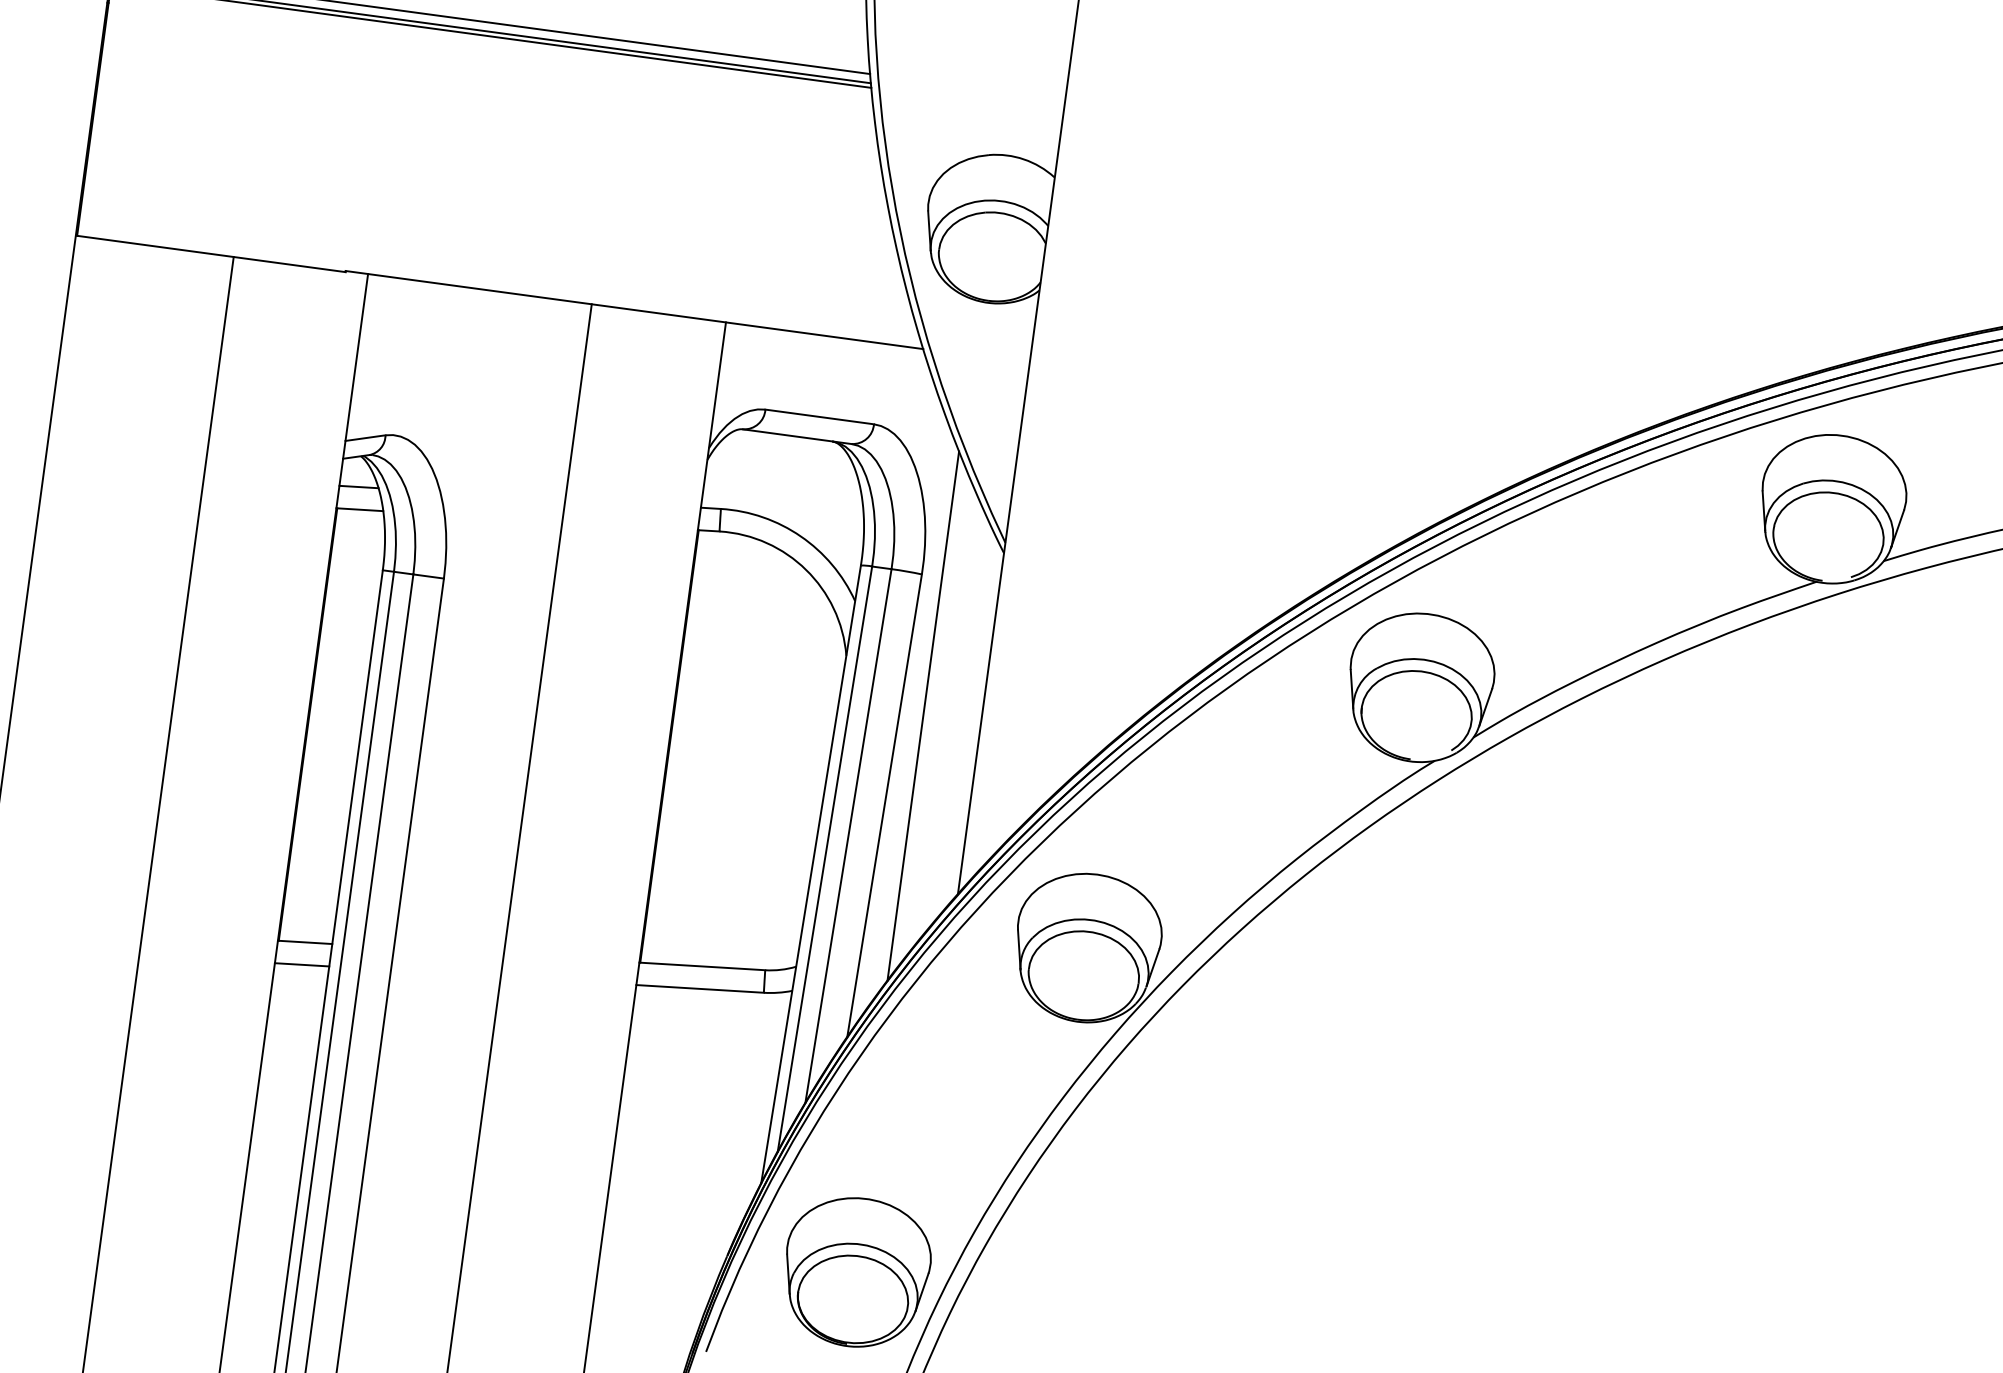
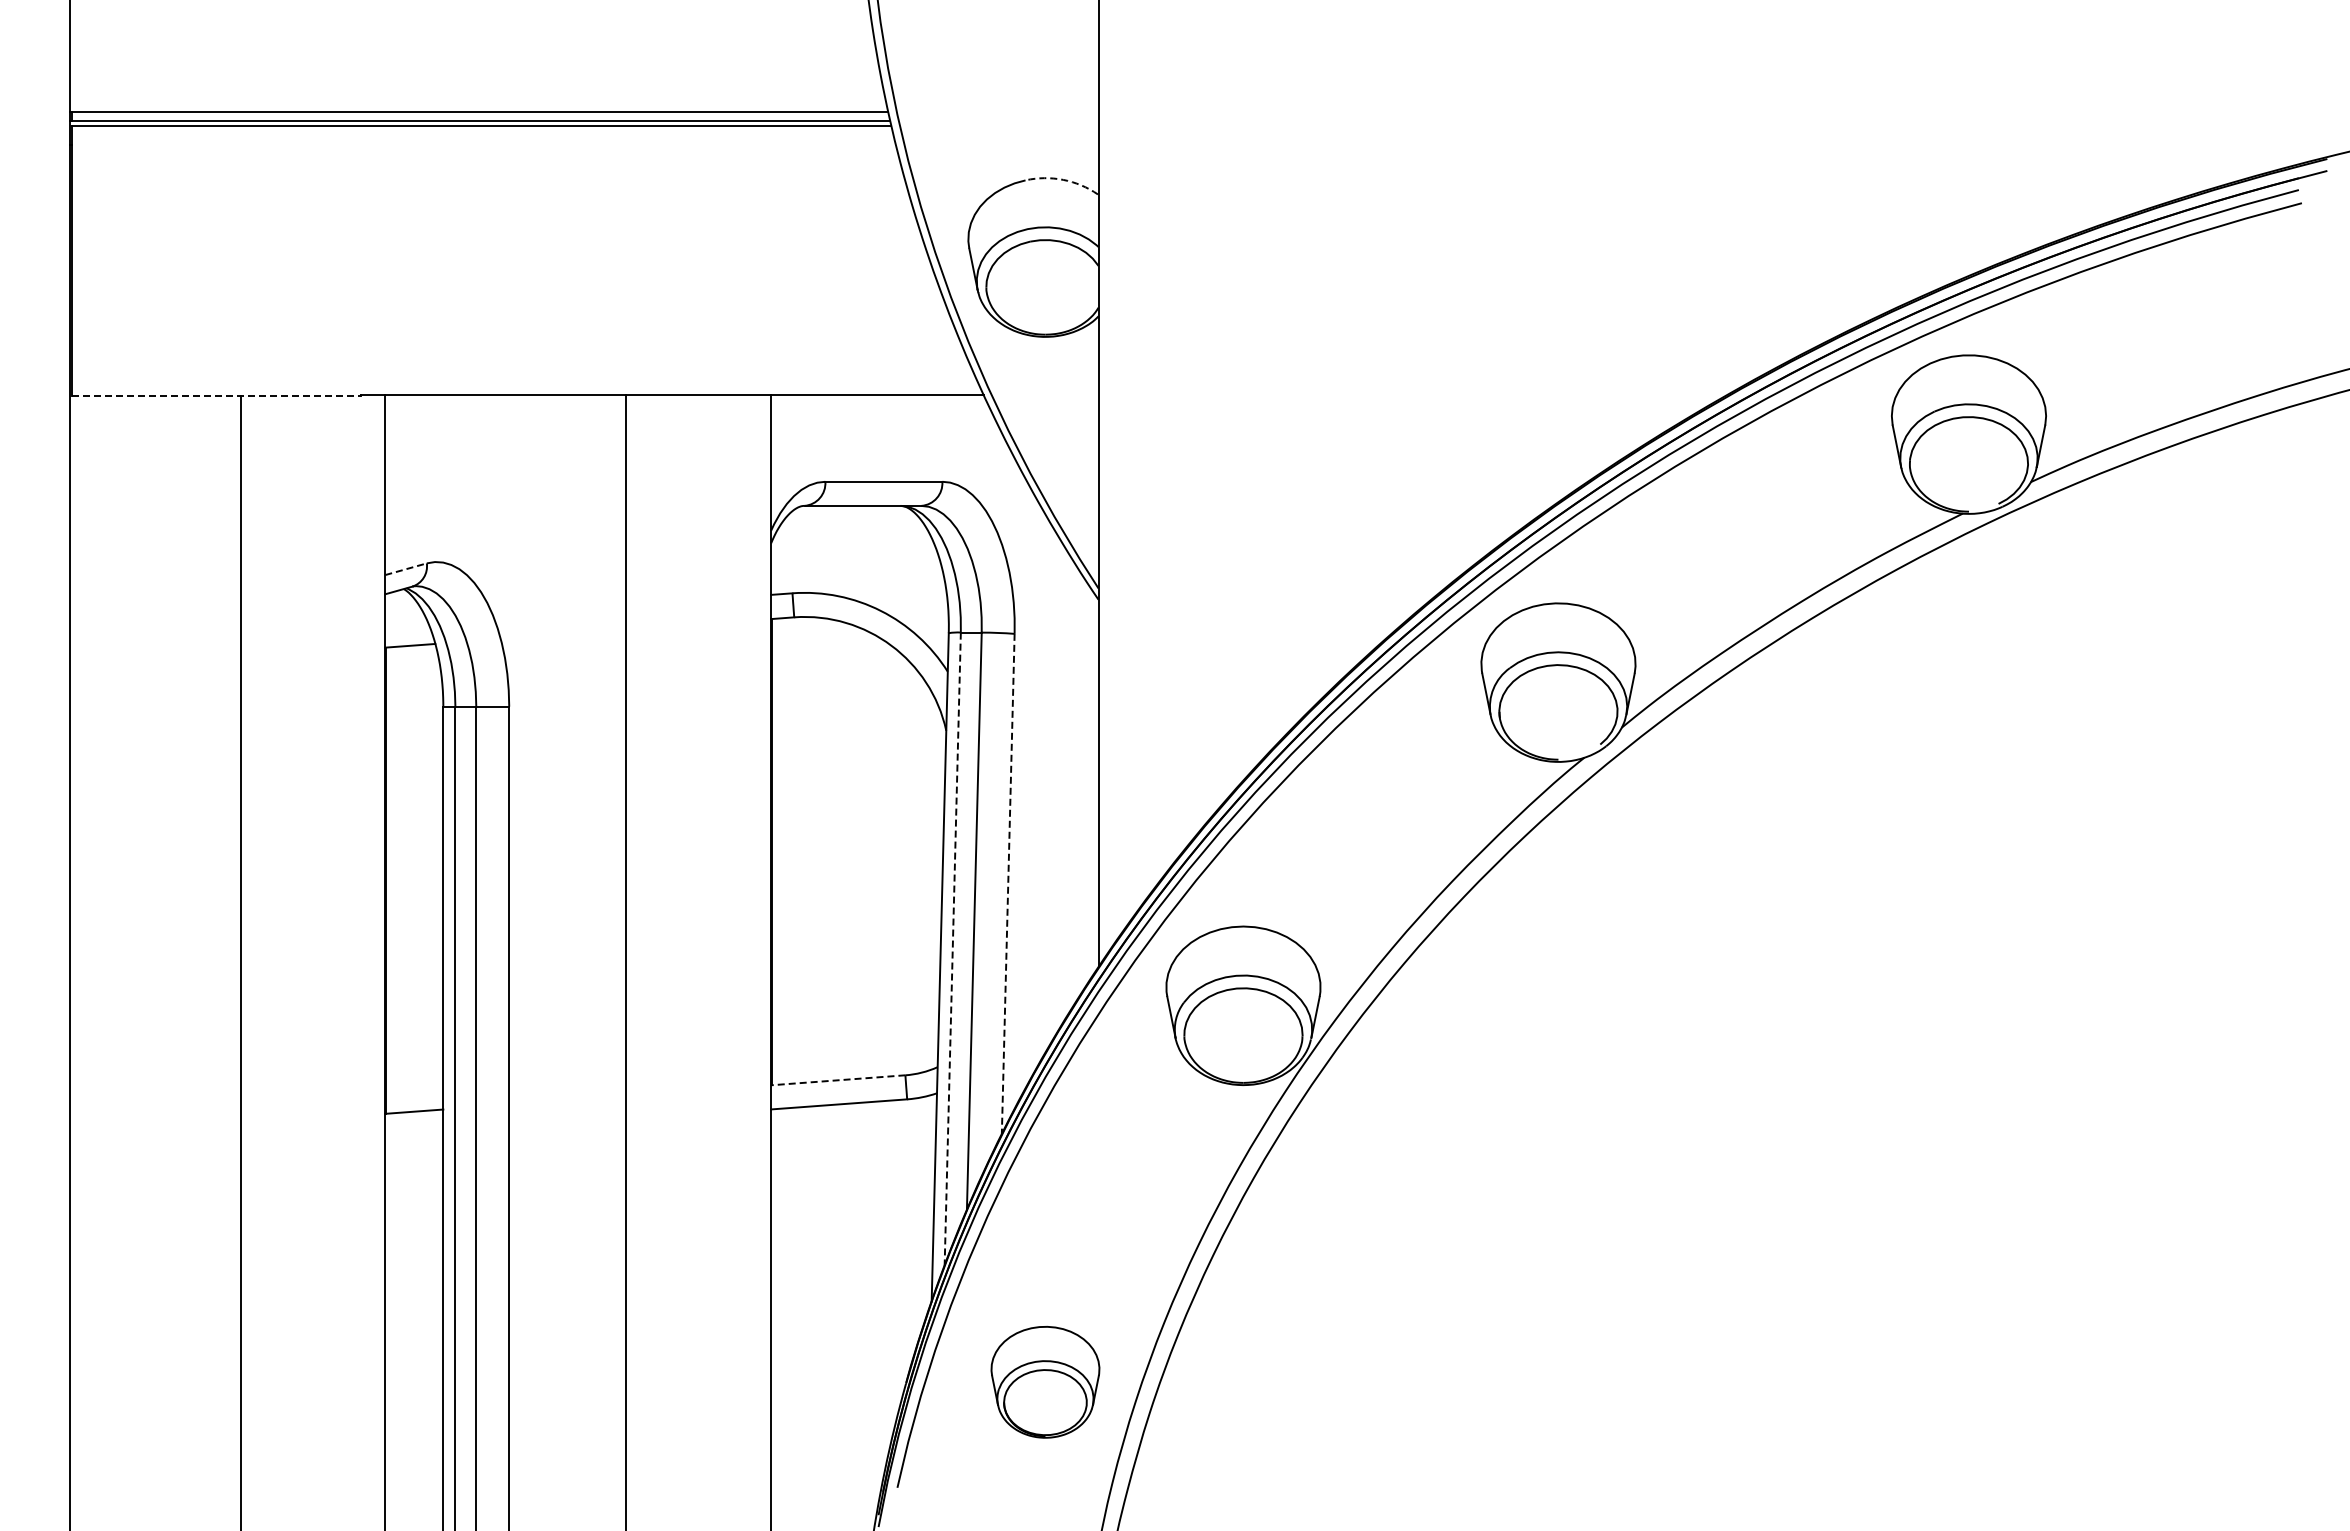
arc: (1024, 159) -> (1063, 179), solid -> dashed
line: (211, 254) -> (216, 396), solid -> dashed
line: (365, 438) -> (406, 569), solid -> dashed
line: (359, 486) -> (406, 621), removed
line: (923, 715) -> (1036, 783), removed
line: (884, 806) -> (1008, 884), solid -> dashed
line: (824, 859) -> (952, 949), solid -> dashed
line: (302, 964) -> (414, 1135), removed
line: (701, 966) -> (837, 1080), solid -> dashed
part: (856, 1272) -> (1045, 1382), size x0.7

